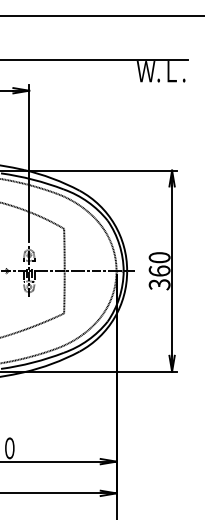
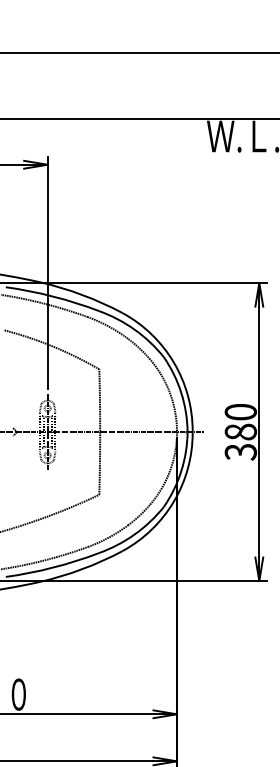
text: (159, 270) -> (240, 431), 360 -> 380

